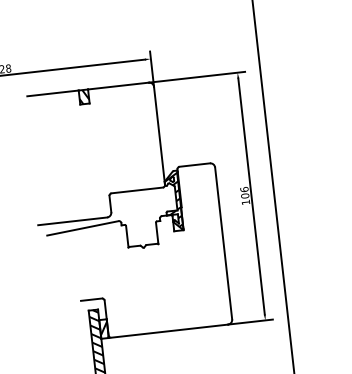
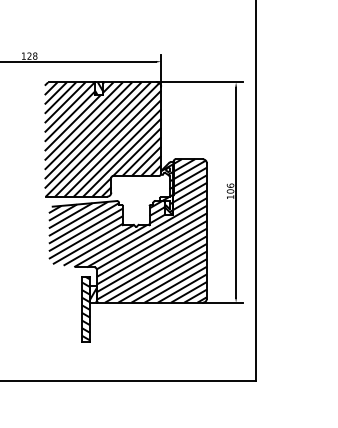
hatch: (94, 153) -> (102, 139), added
hatch: (134, 252) -> (127, 230), added

